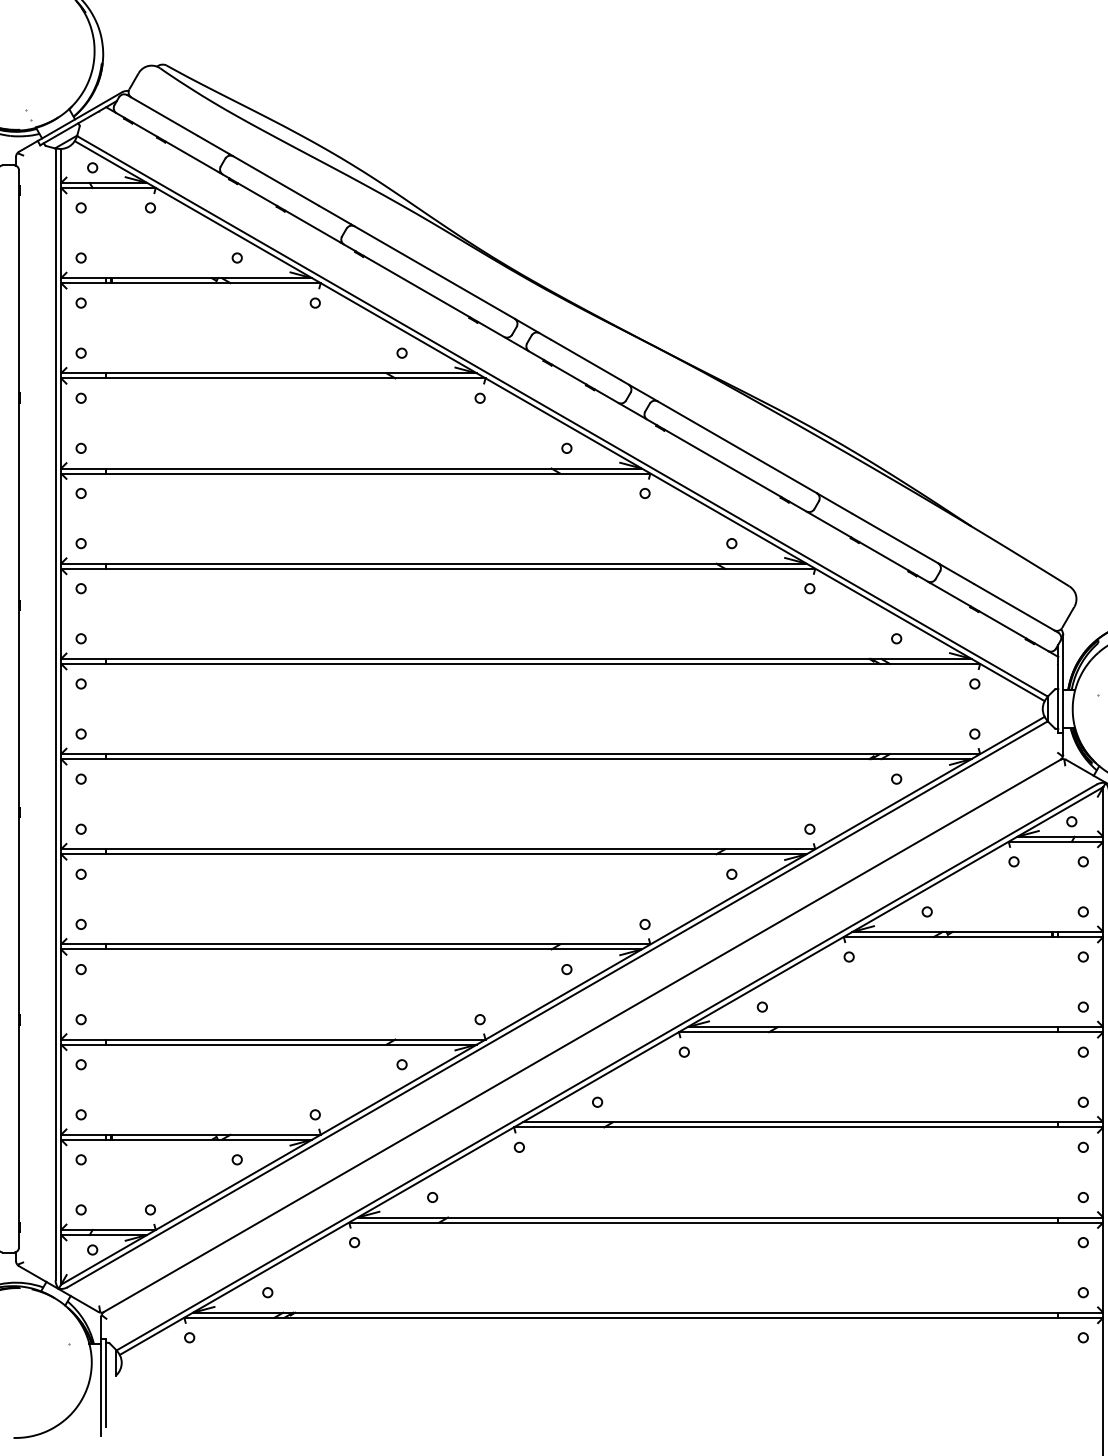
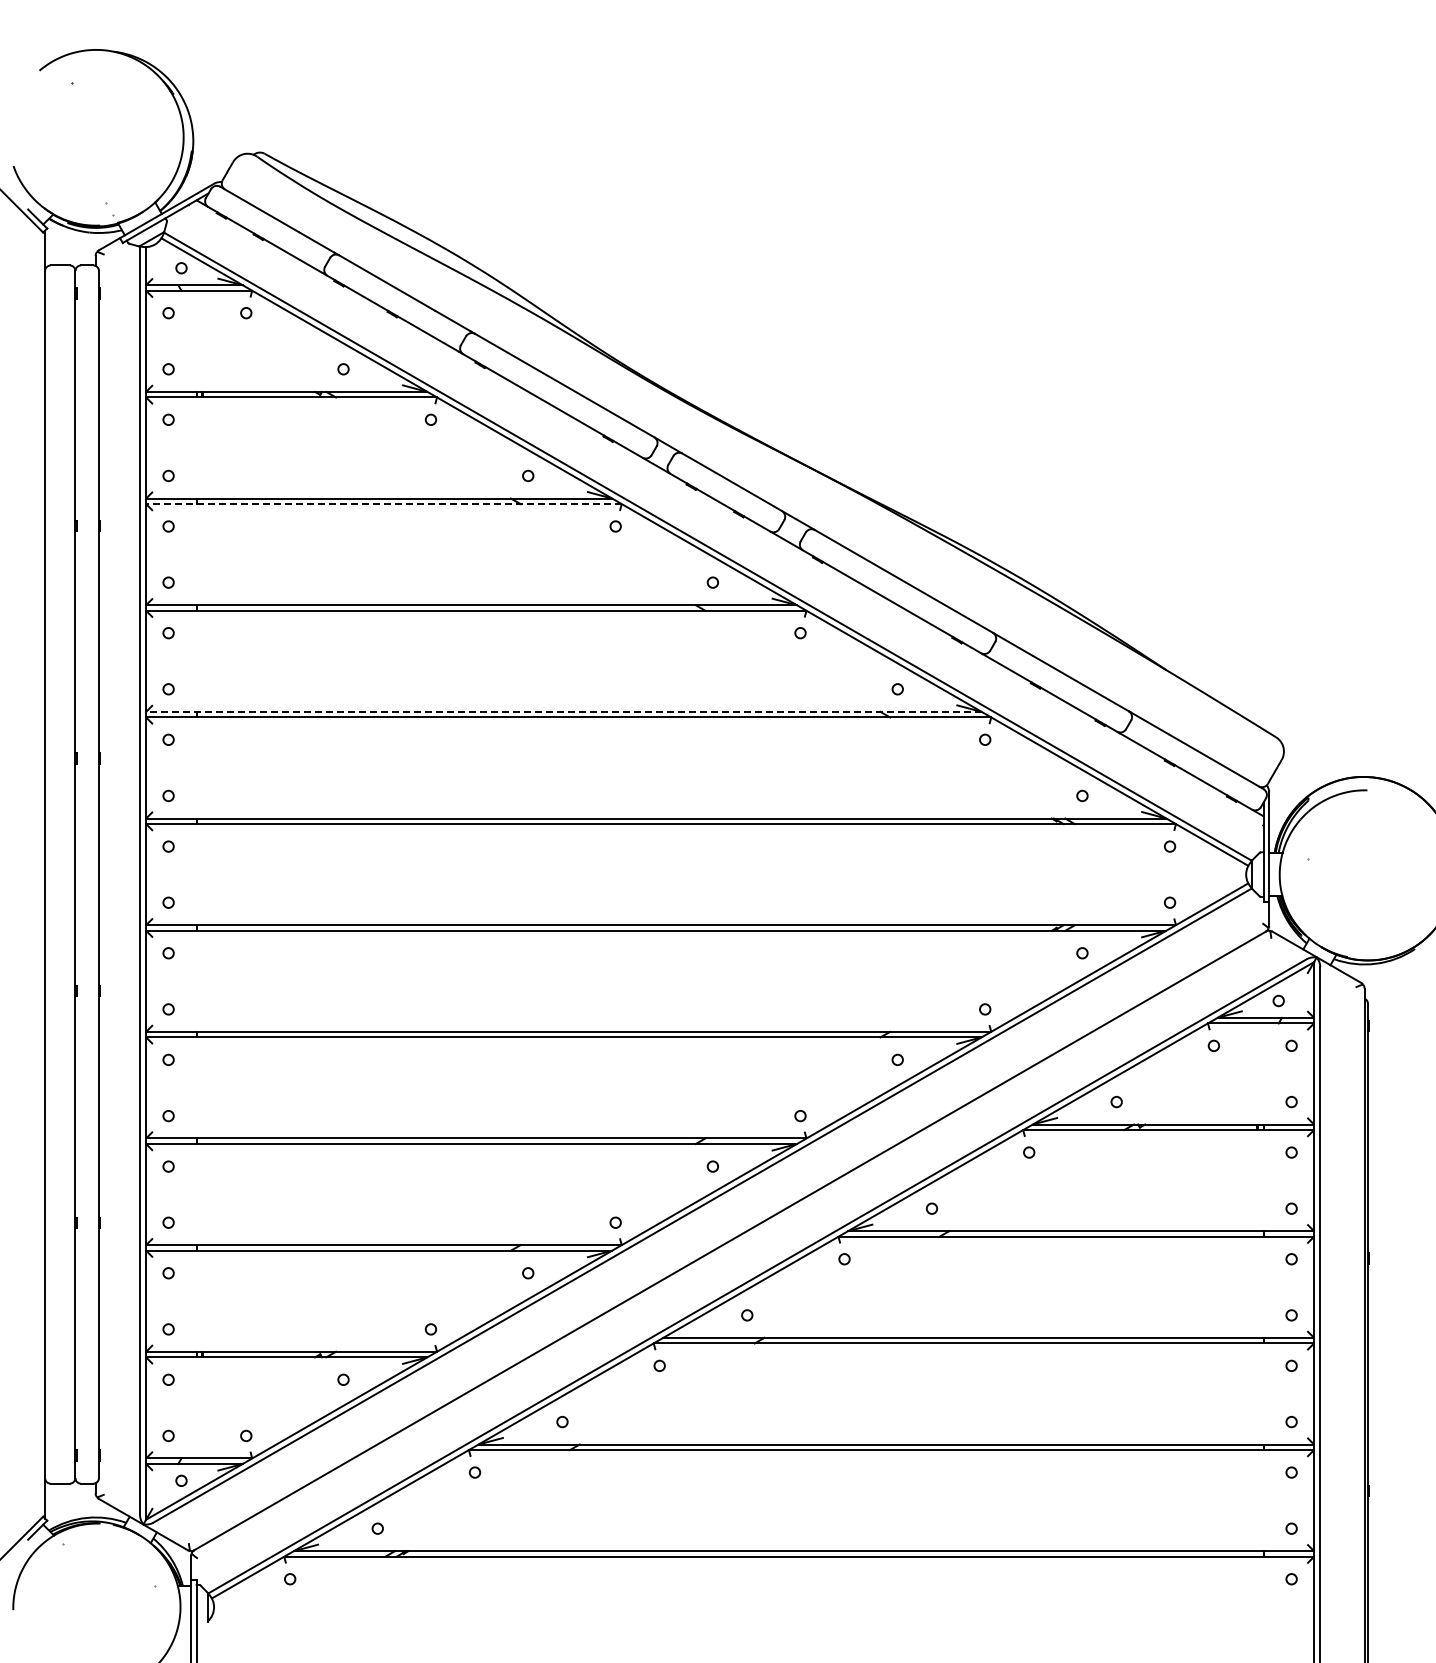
line: (272, 378) -> (383, 504), solid -> dashed
line: (433, 563) -> (563, 711), solid -> dashed

